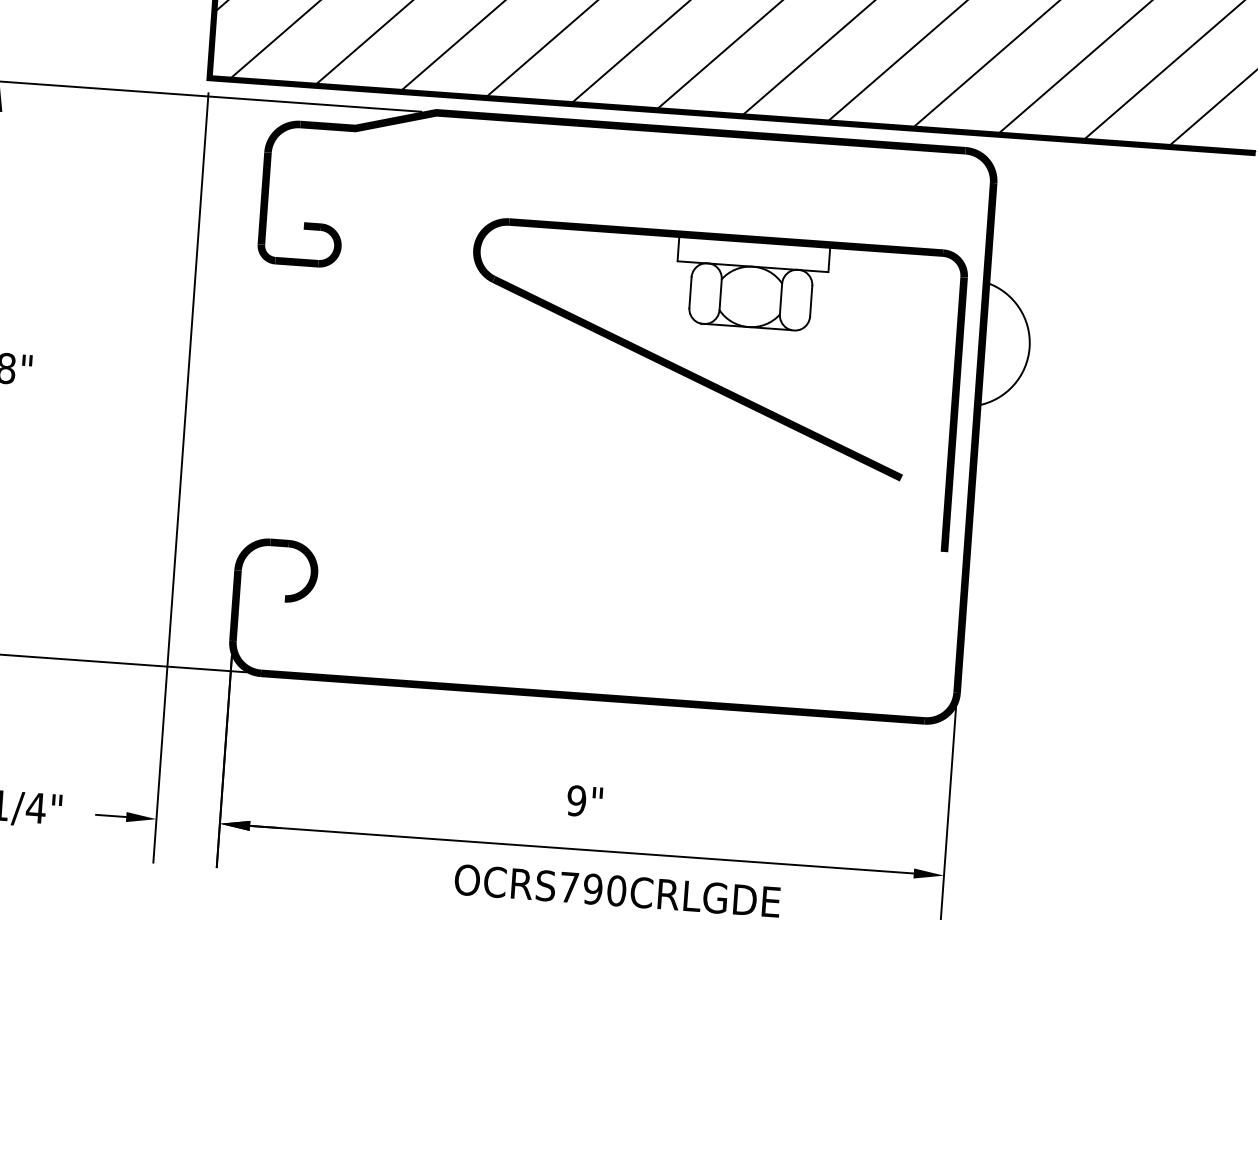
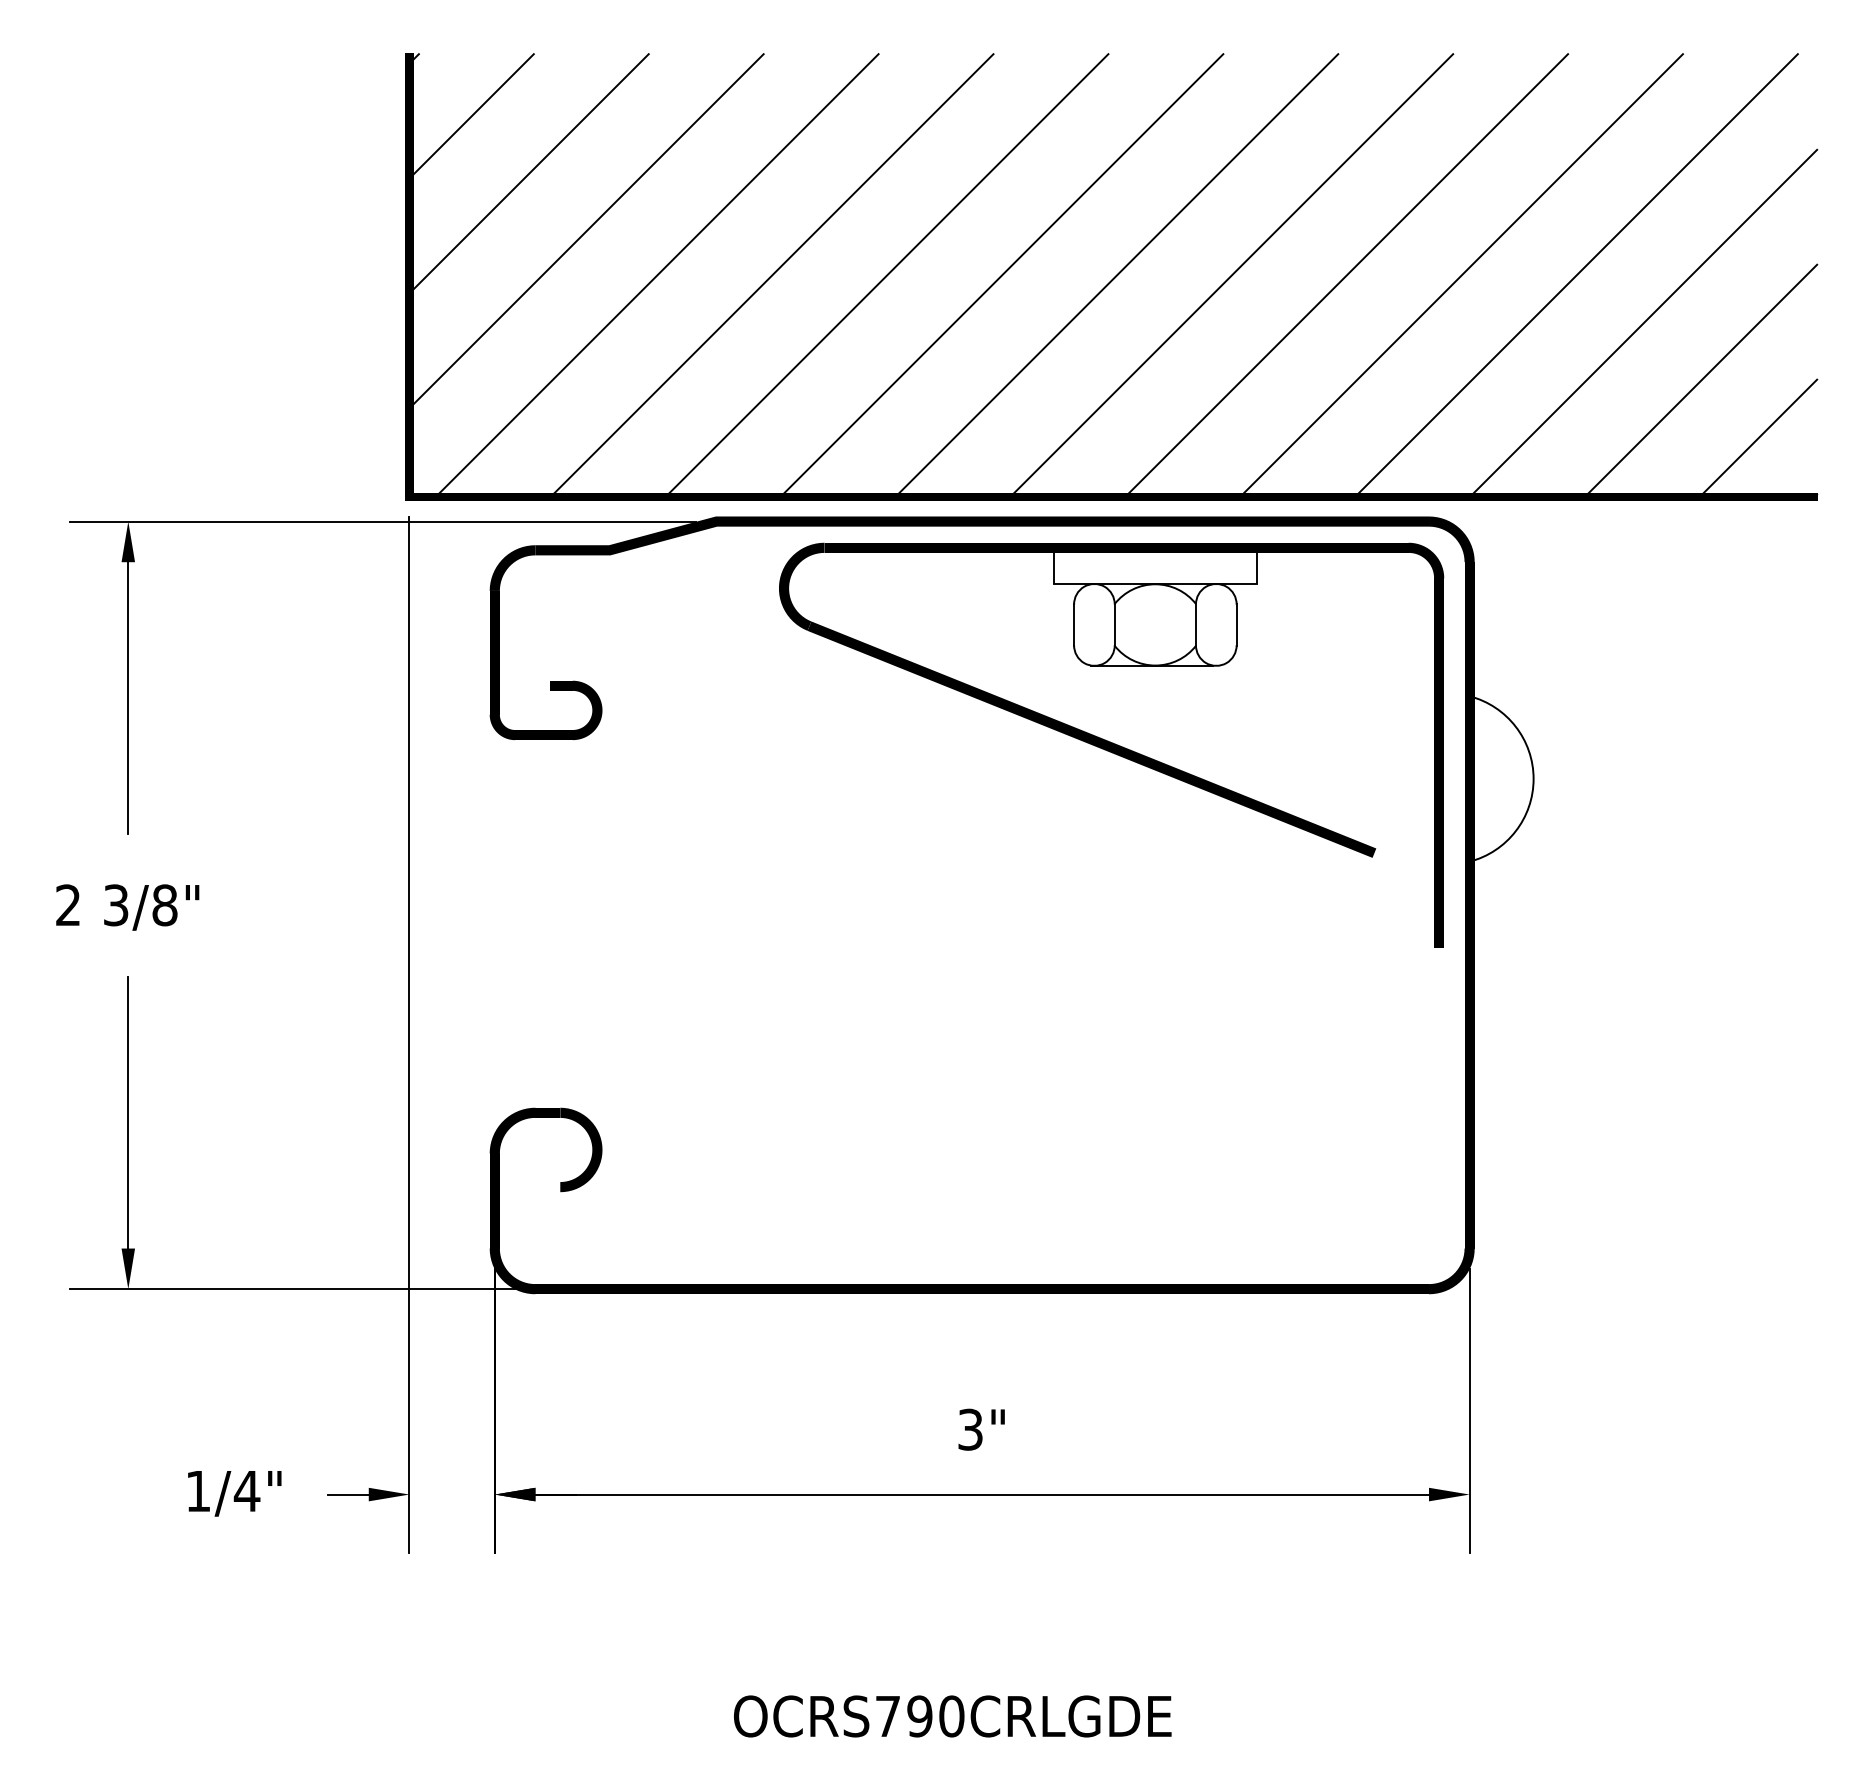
part: (711, 383) -> (1111, 744), moved
text: (576, 800) -> (970, 1429), 9" -> 3"
text: (617, 891) -> (952, 1716), moved

